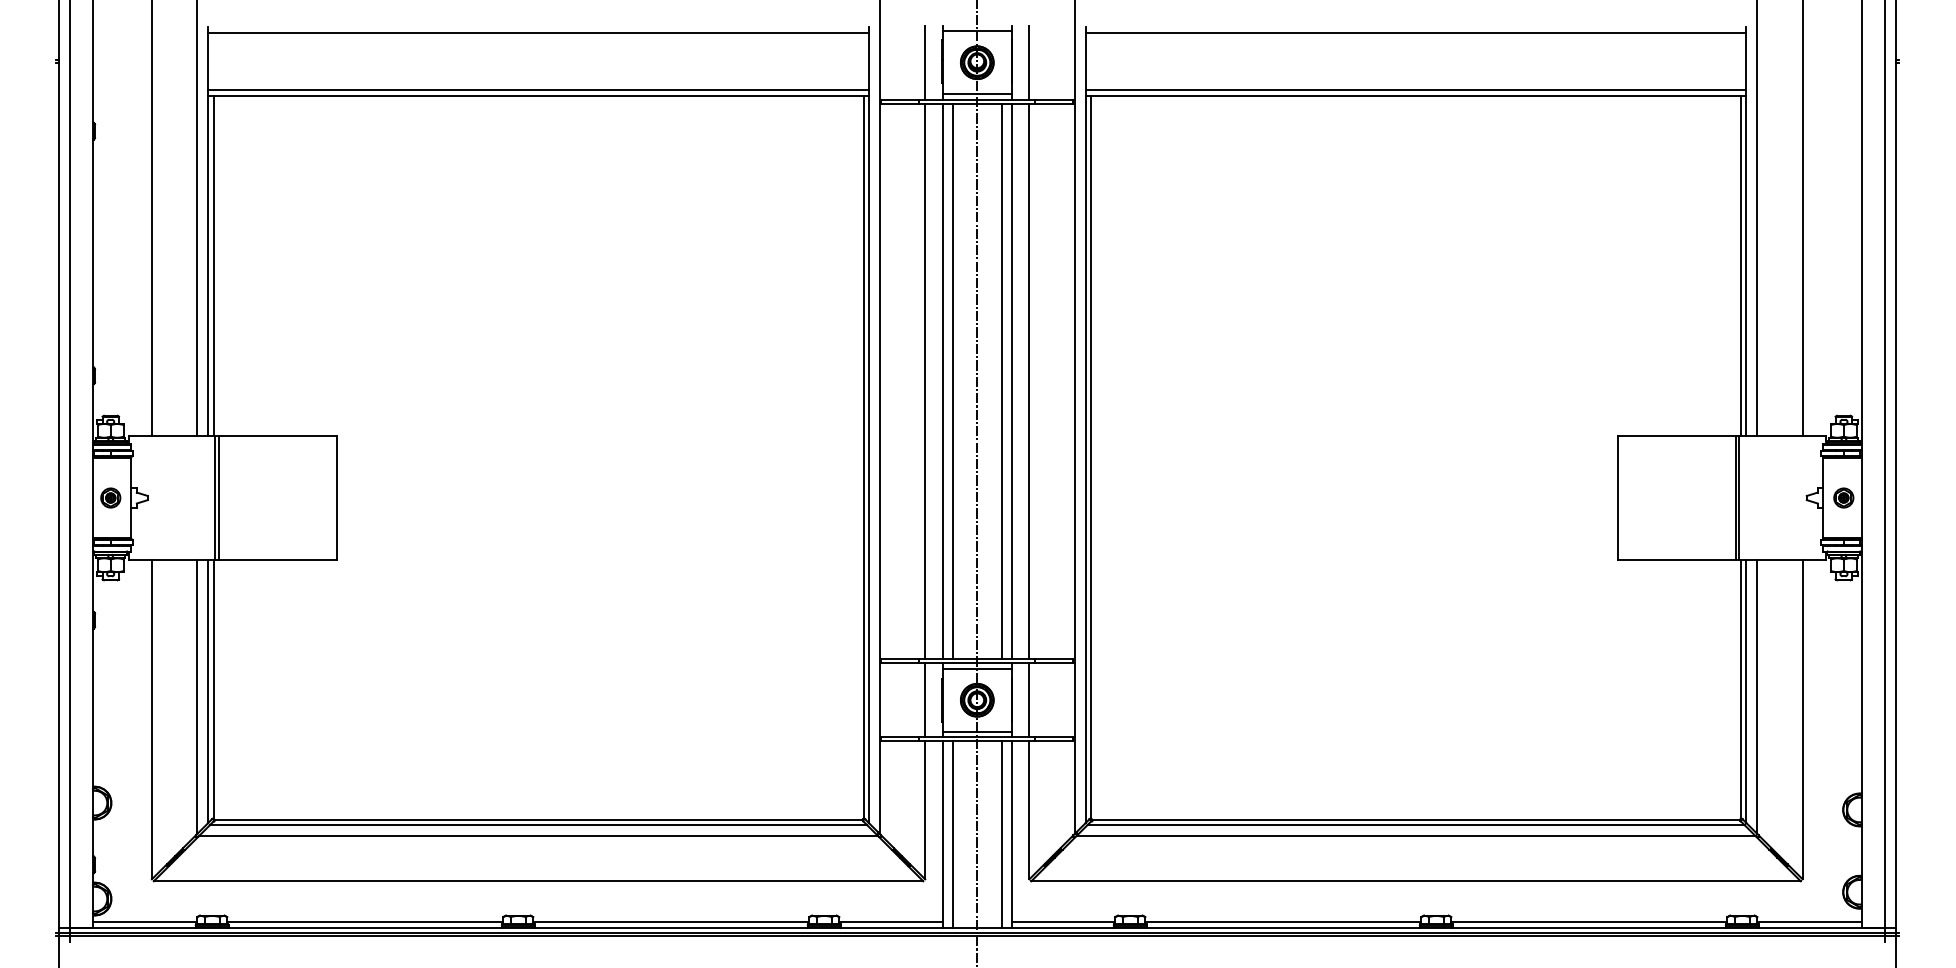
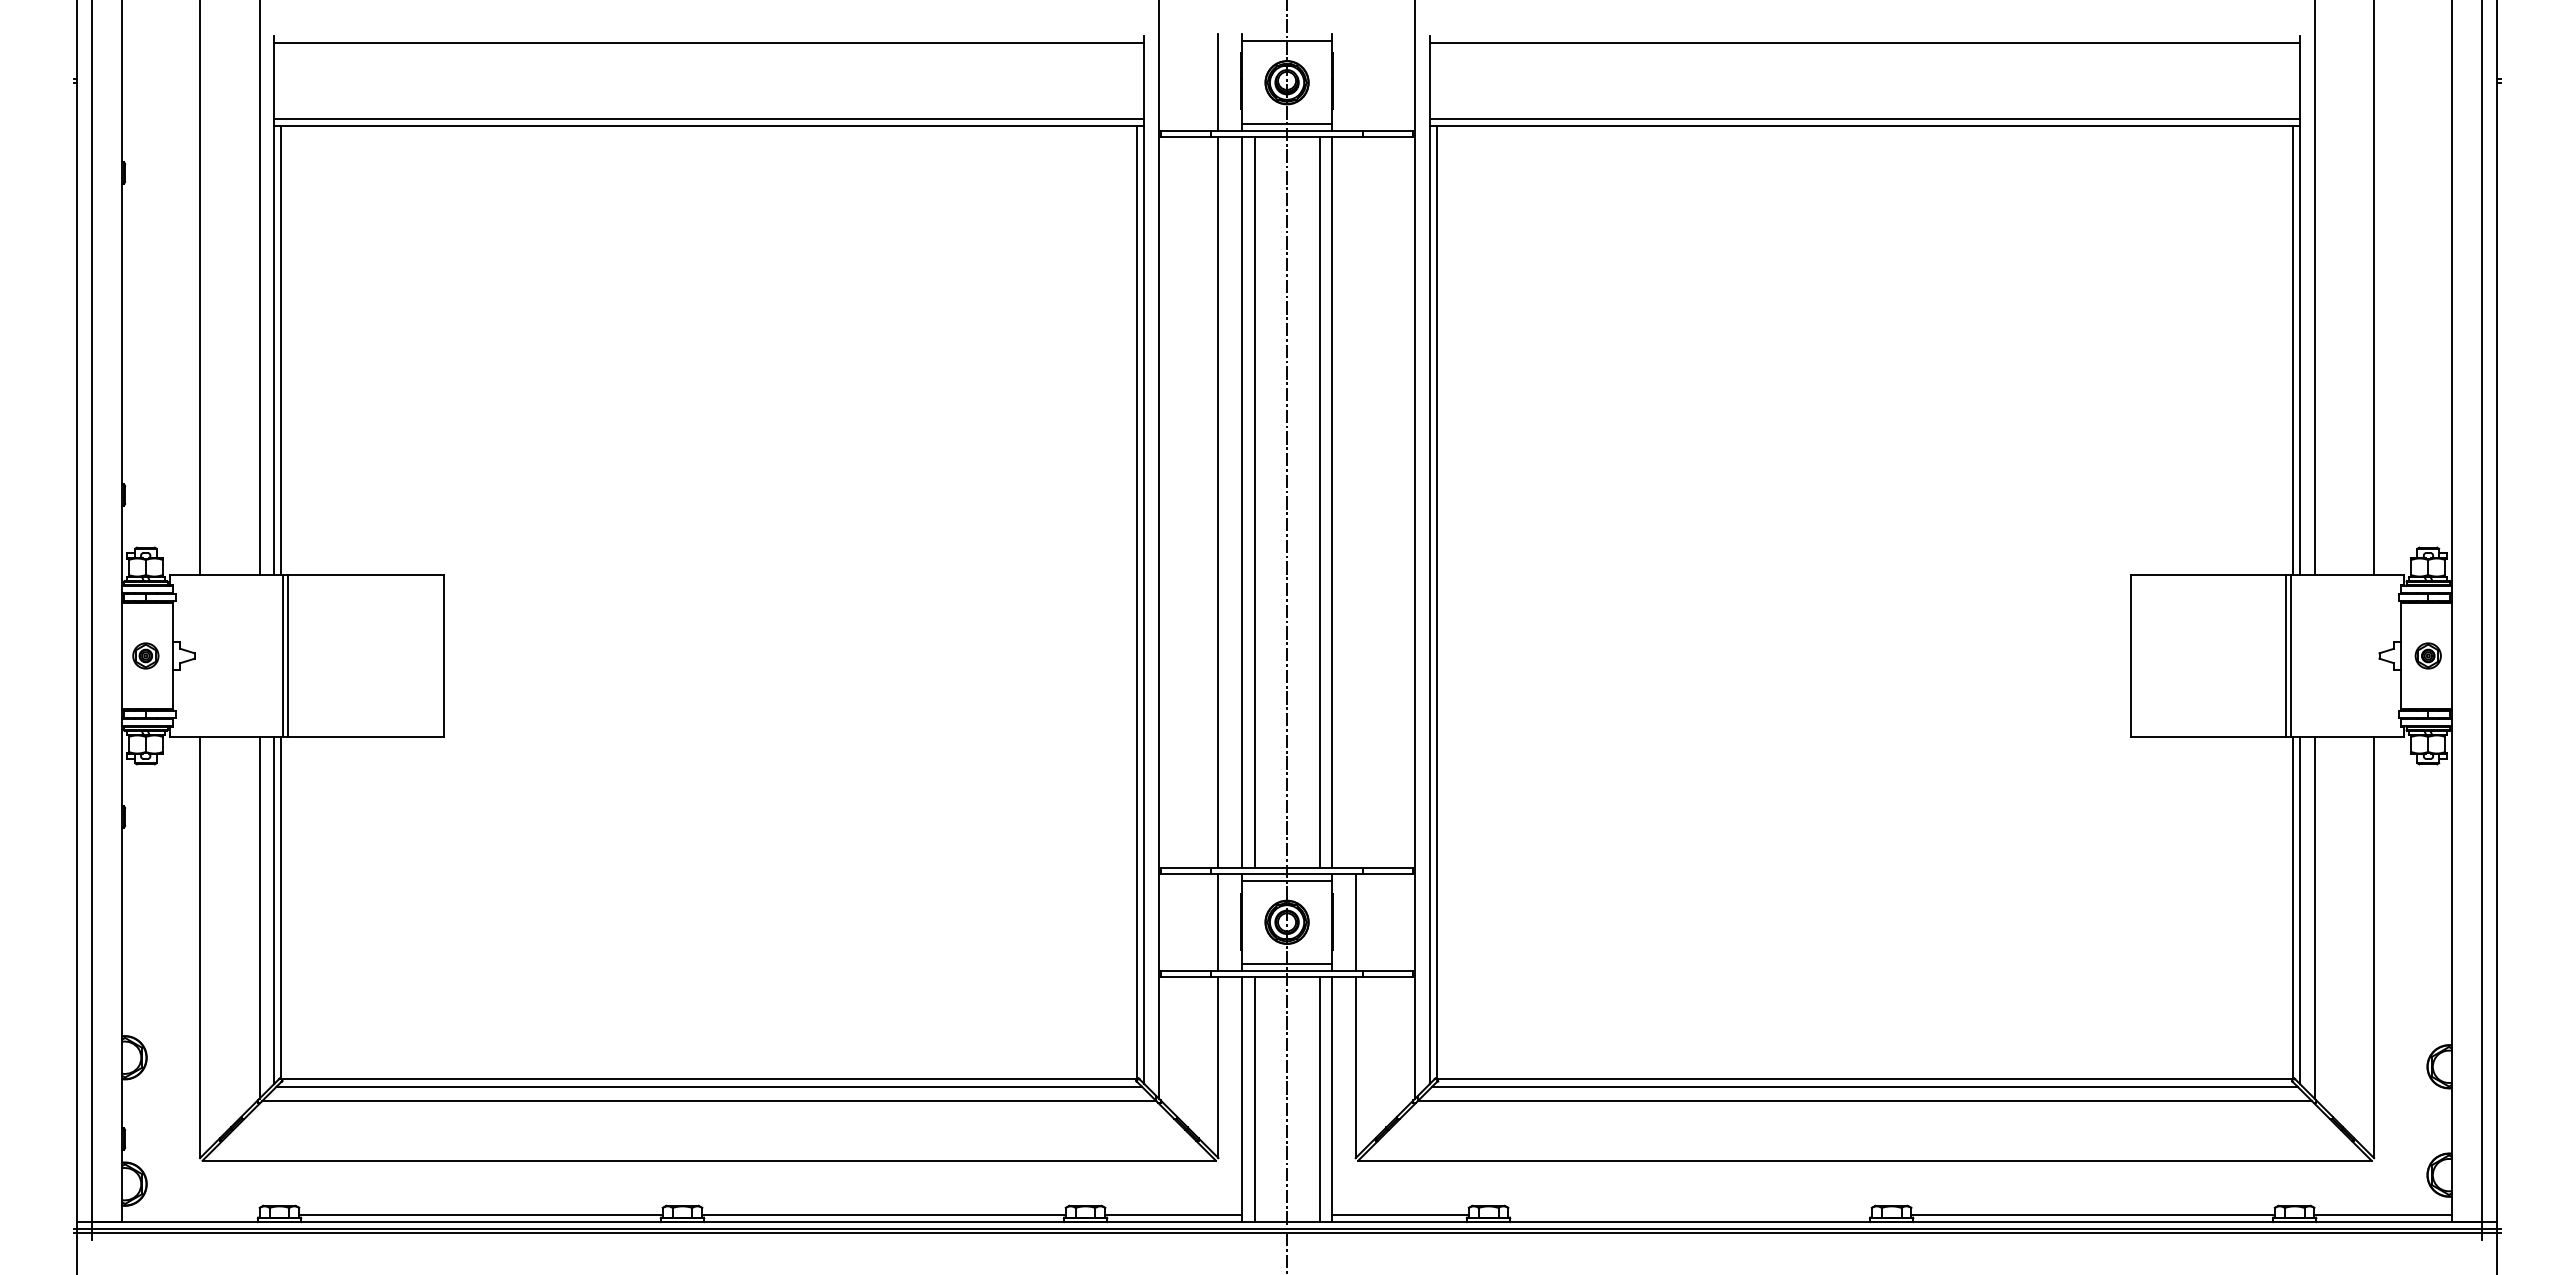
line: (1029, 62) -> (1355, 82), removed
line: (1029, 381) -> (1355, 502), removed
line: (144, 922) -> (190, 1214), removed
line: (1282, 922) -> (1689, 1214), removed

